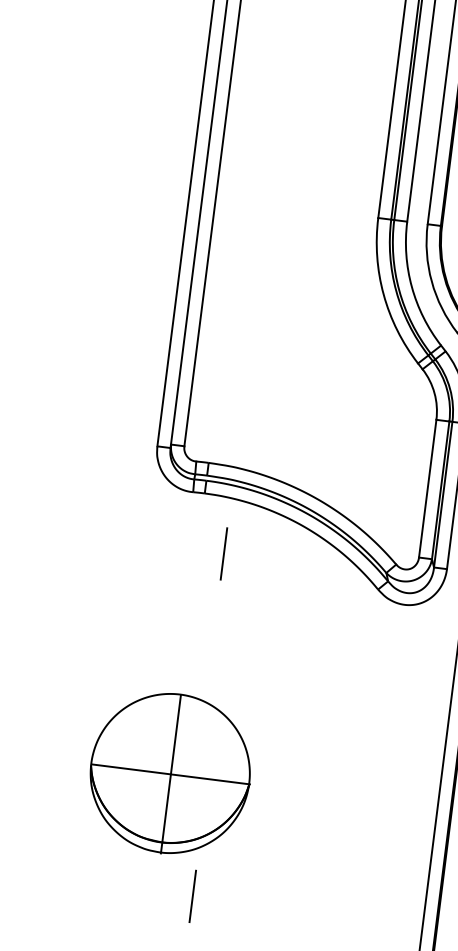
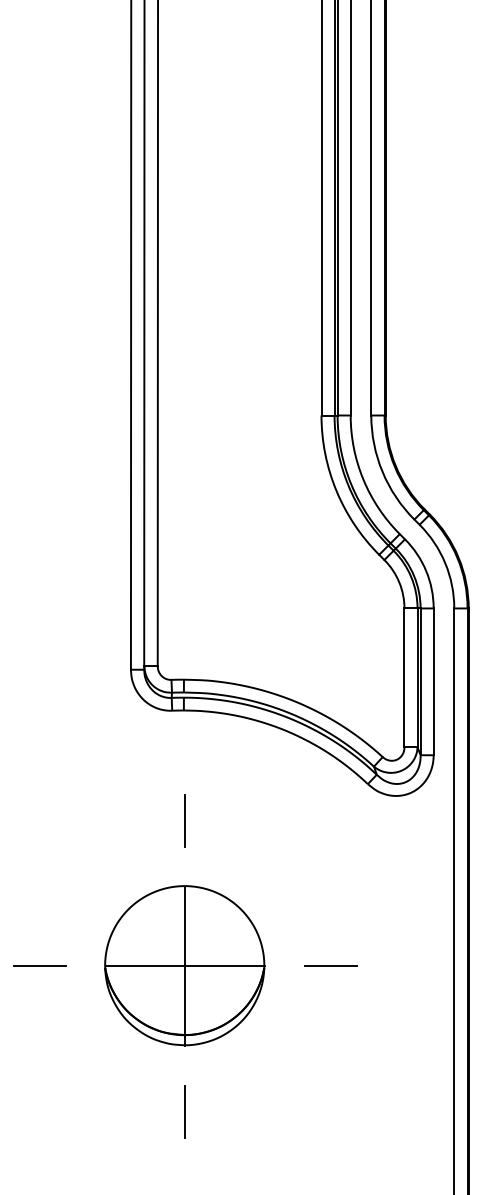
line: (223, 553) -> (184, 820), moved
line: (30, 729) -> (40, 966), added
line: (318, 765) -> (330, 966), added
part: (170, 773) -> (184, 965), moved
line: (191, 896) -> (184, 1111), moved

